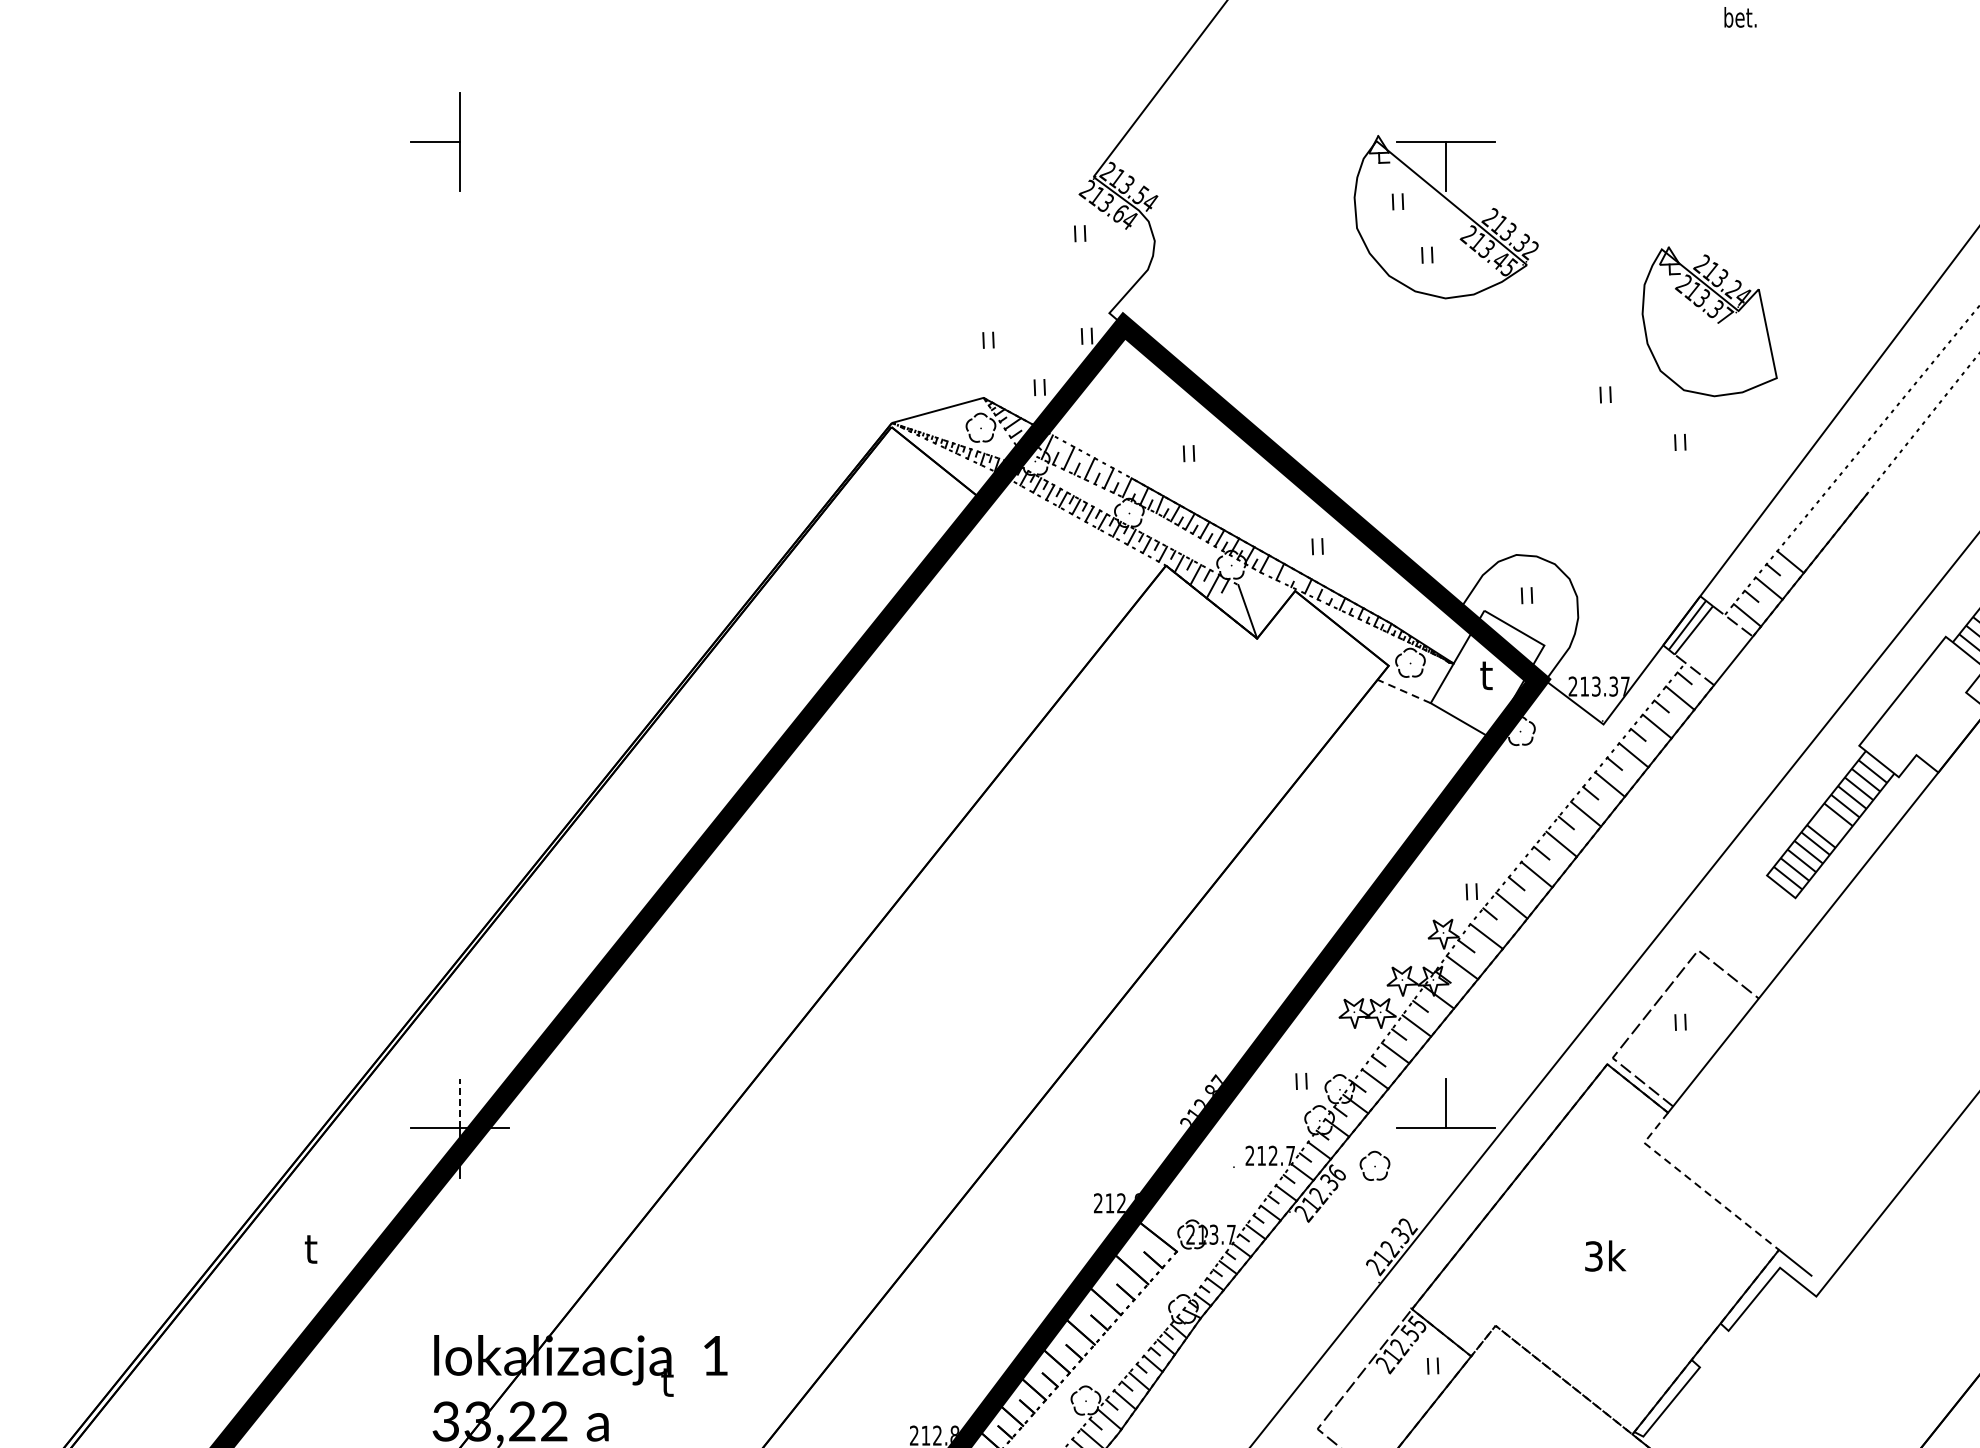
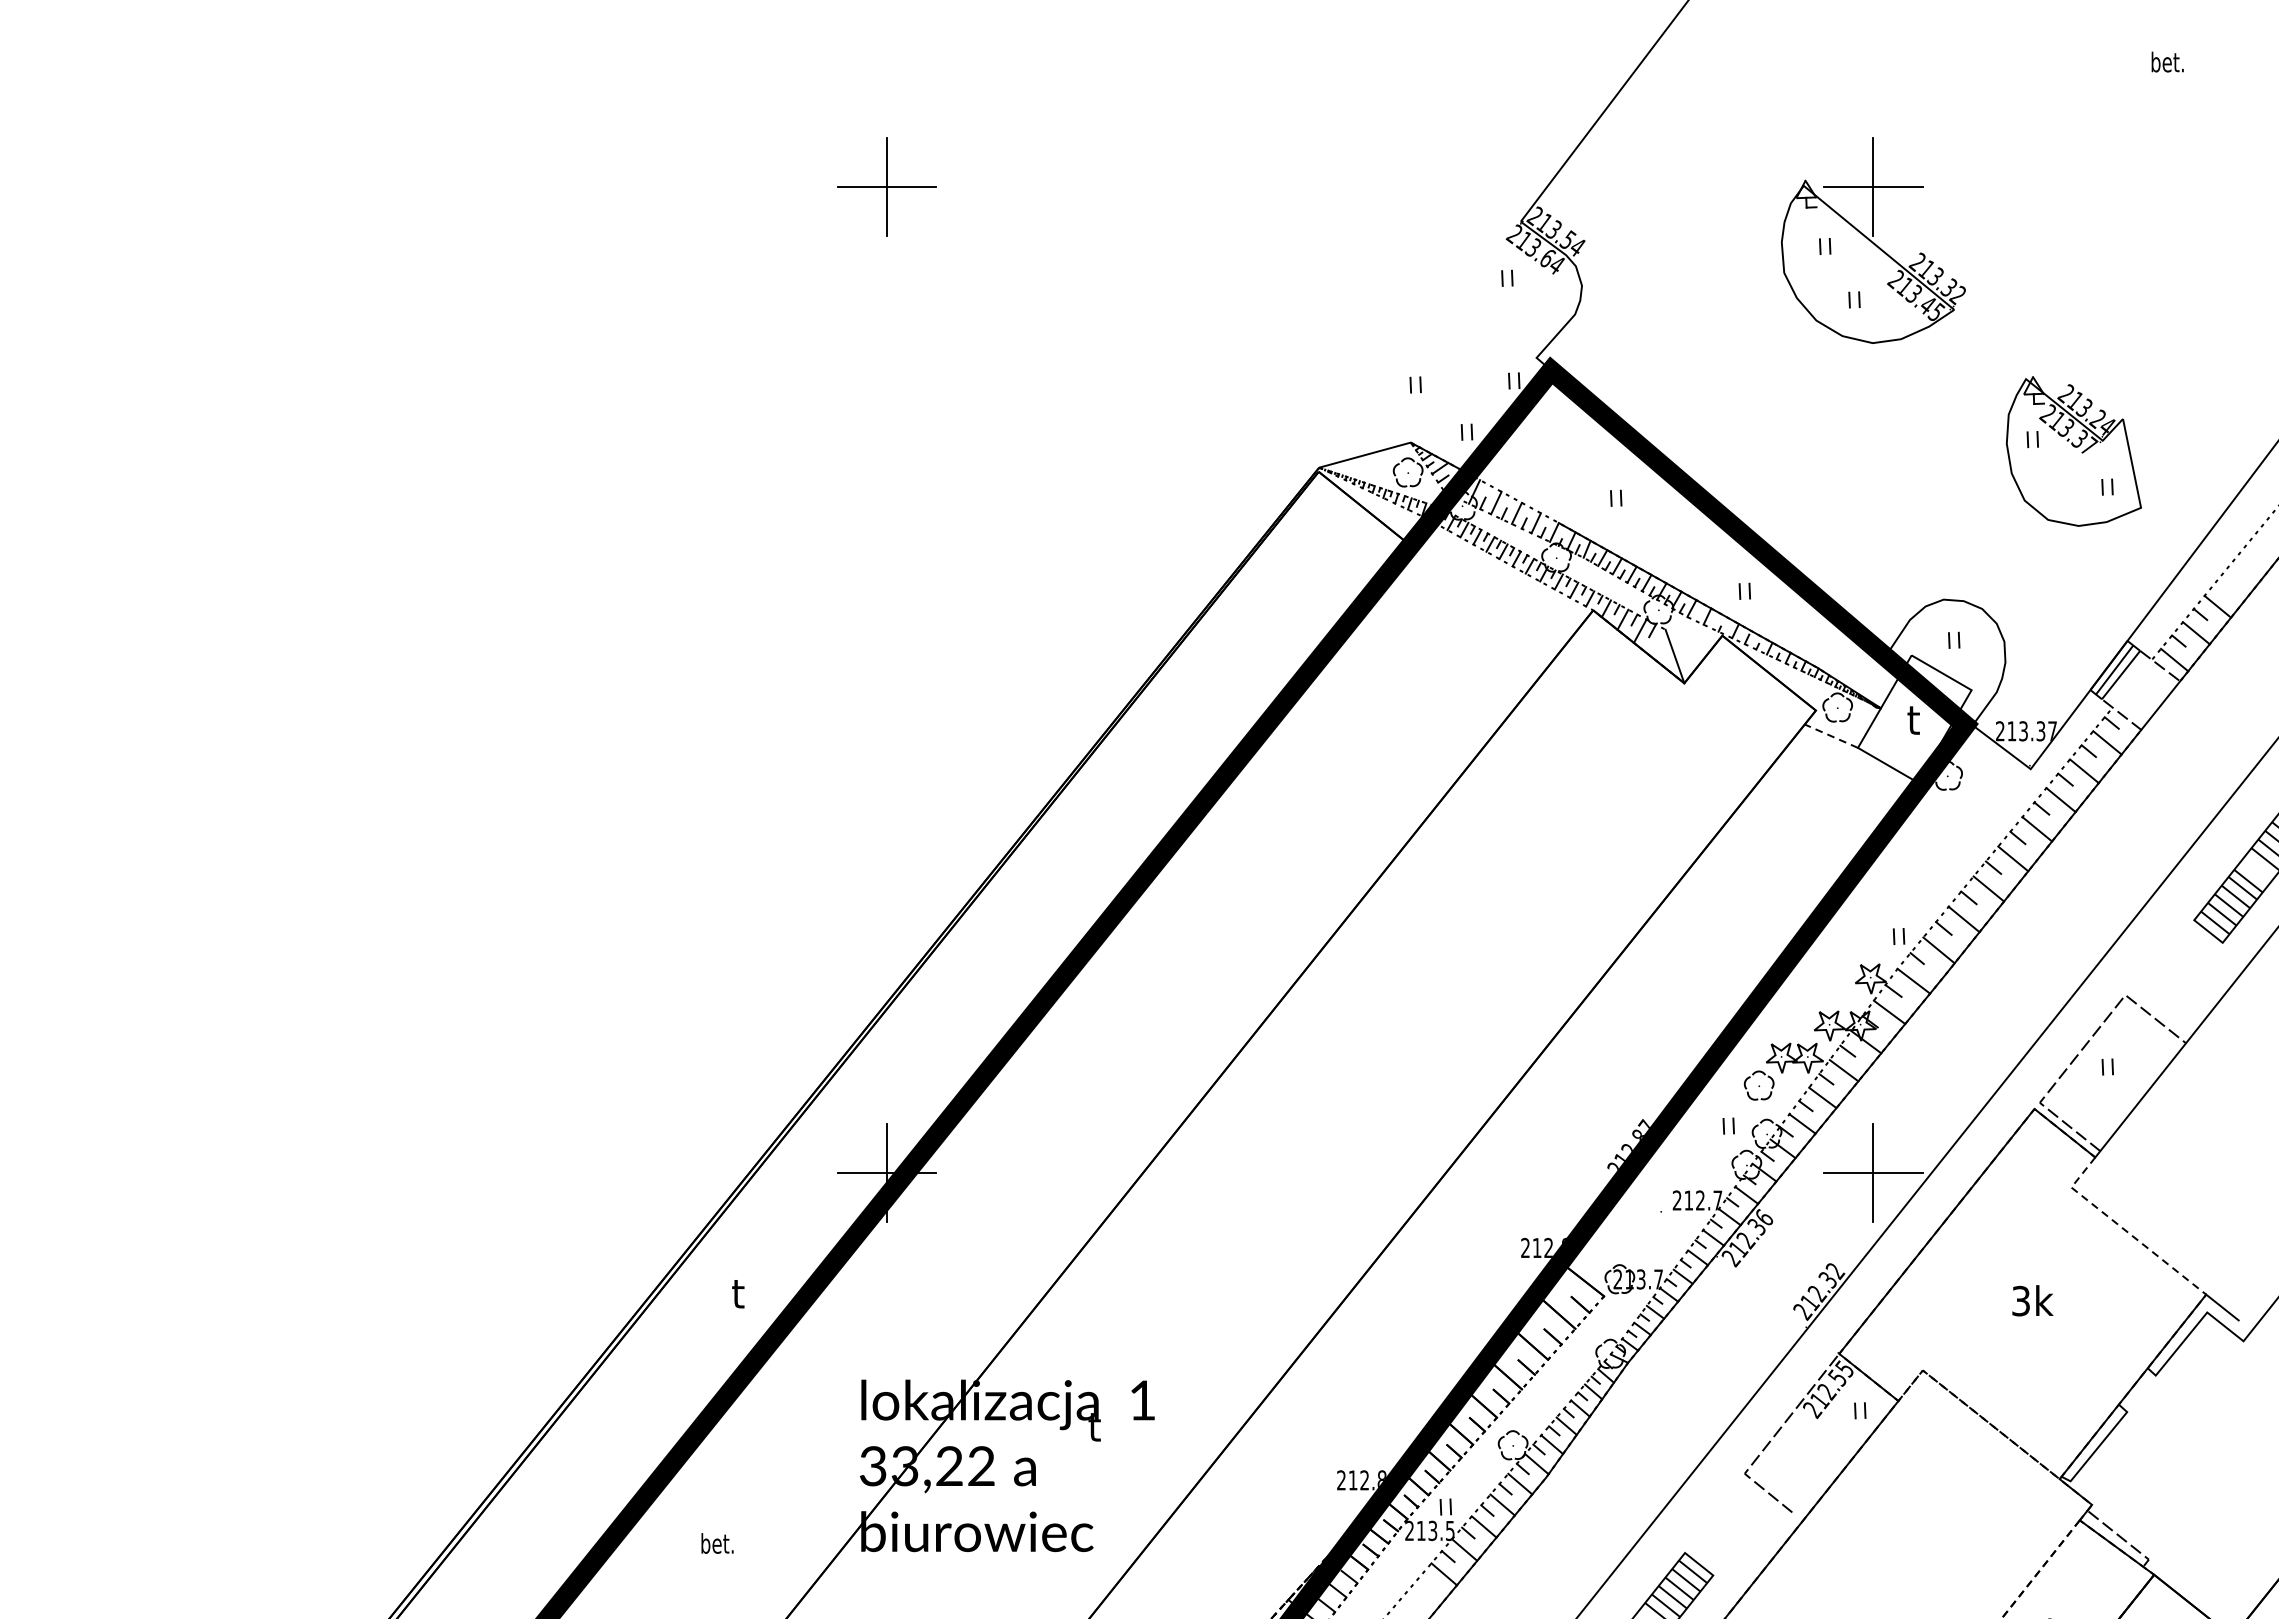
line: (1446, 116) -> (1873, 161), added
line: (484, 141) -> (911, 186), added
part: (1709, 321) -> (2073, 451), moved
line: (460, 1103) -> (887, 1148), dashed -> solid
line: (1446, 1152) -> (1873, 1197), added
part: (1374, 1165) -> (1758, 1085), moved

